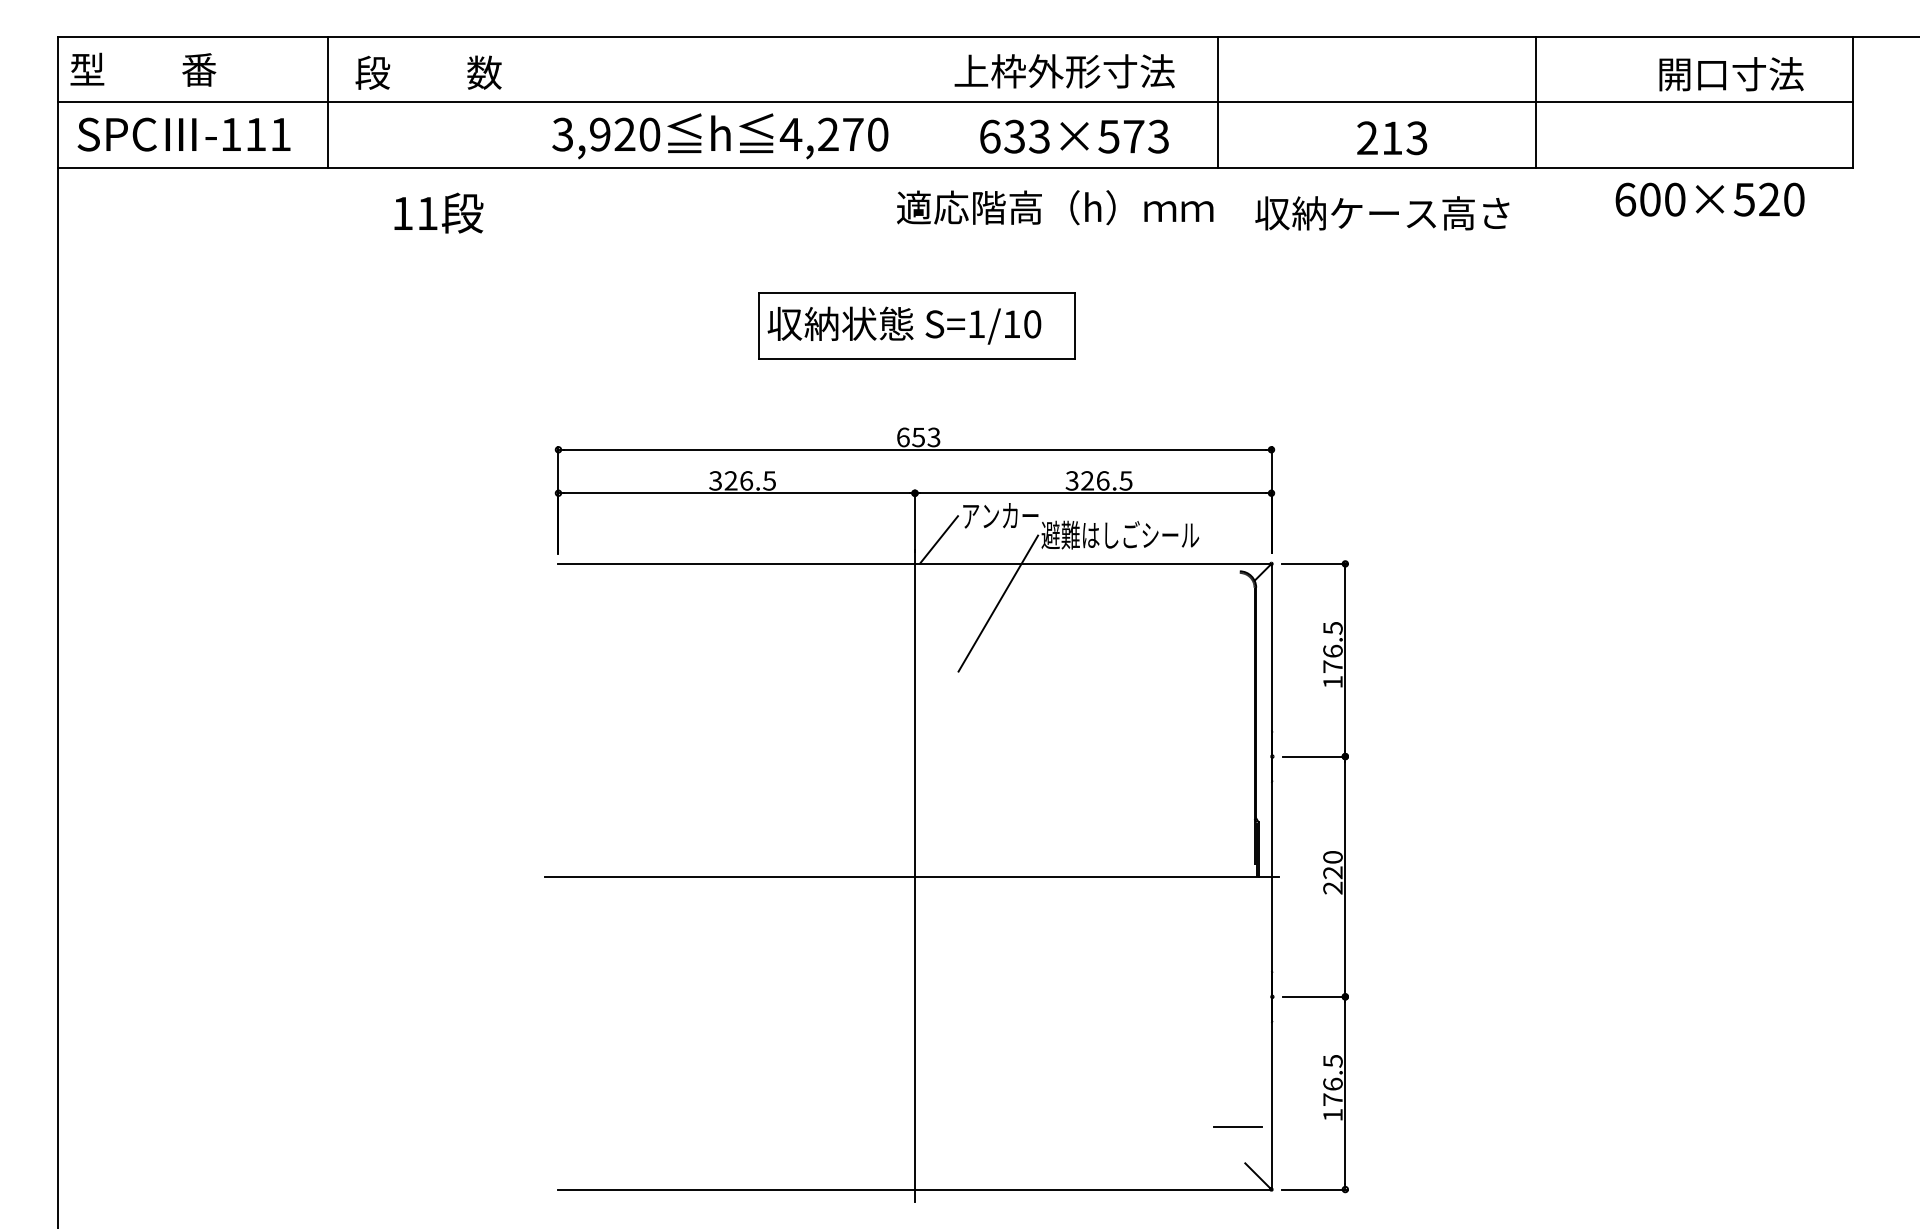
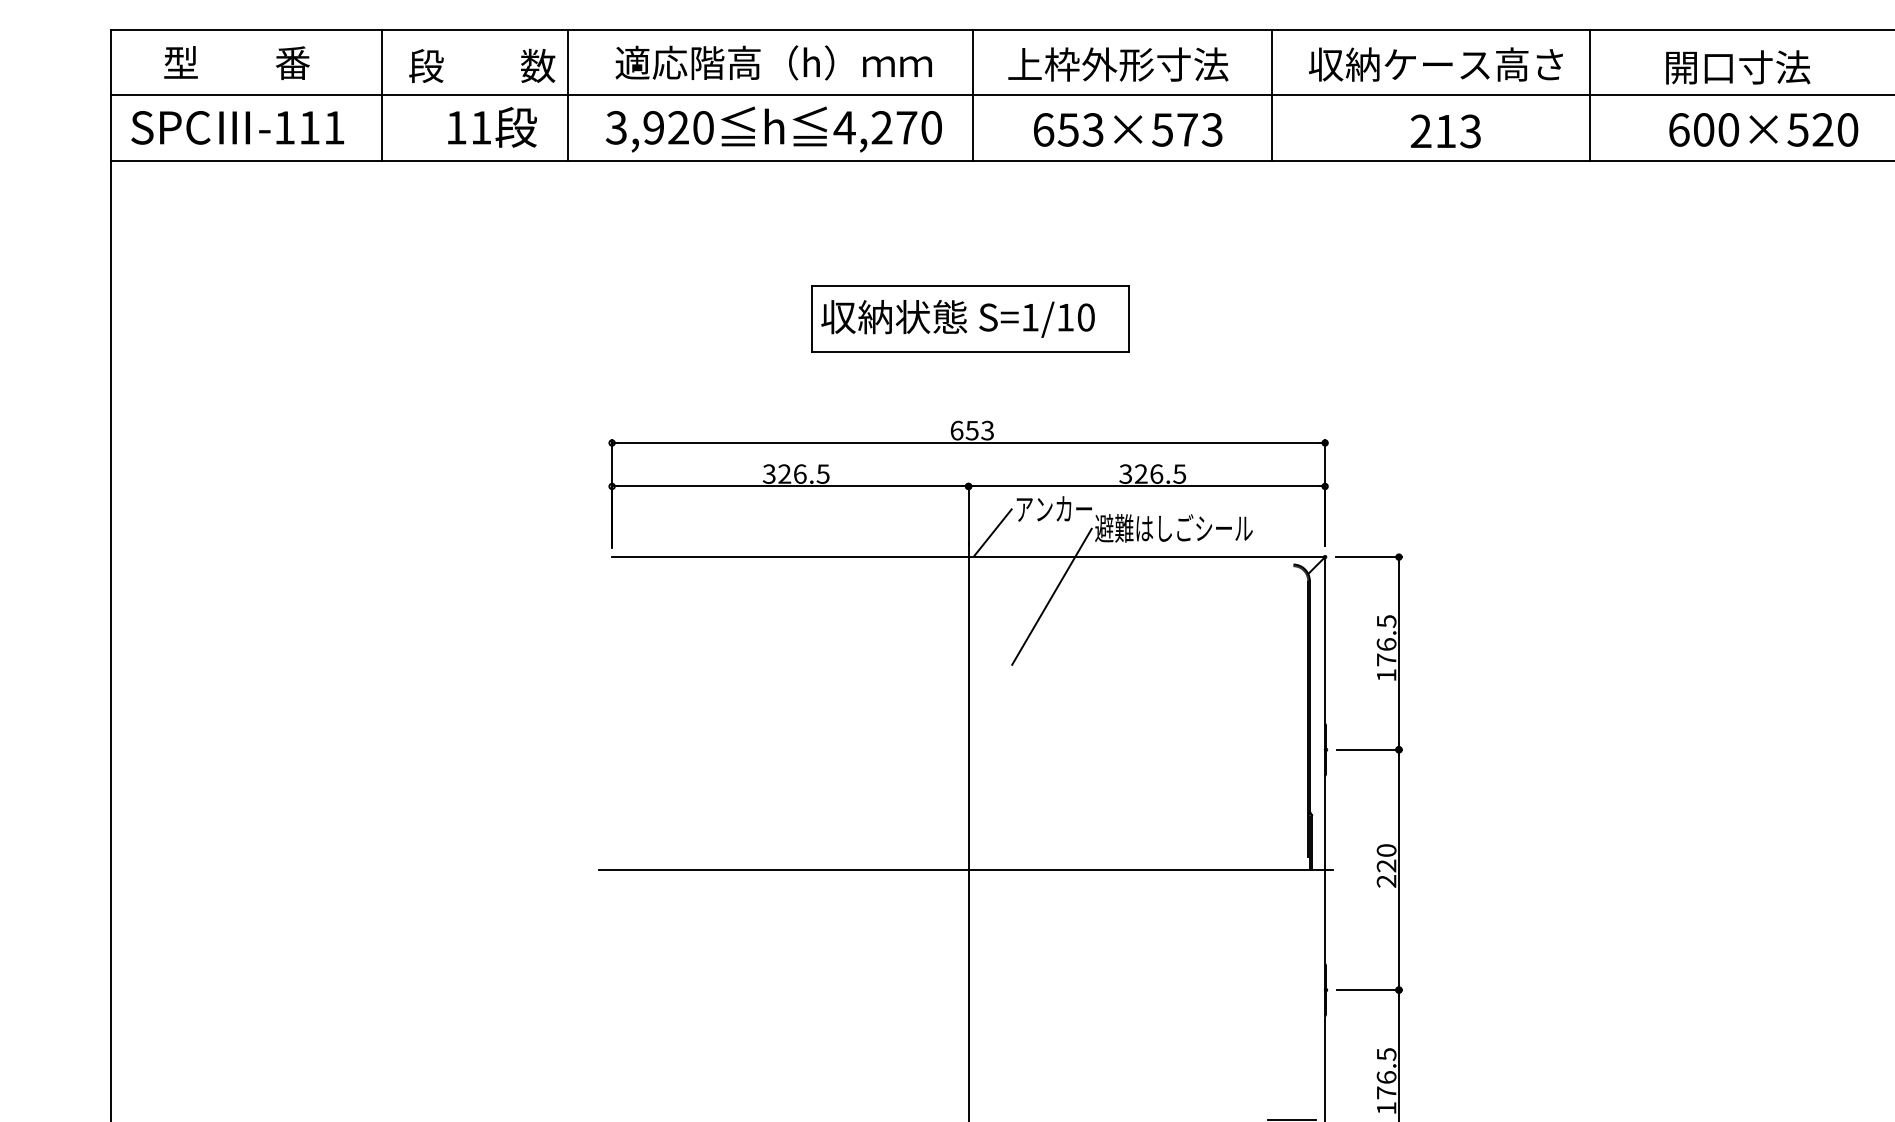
text: (143, 69) -> (237, 62), moved
text: (1731, 74) -> (1738, 67), moved
line: (514, 101) -> (568, 94), added
line: (919, 101) -> (973, 94), added
text: (1014, 136) -> (1068, 129), 633×573 -> 653×573
text: (1709, 199) -> (1763, 129), moved
text: (1055, 207) -> (774, 62), moved
text: (438, 212) -> (492, 126), moved
text: (1382, 213) -> (1436, 64), moved

